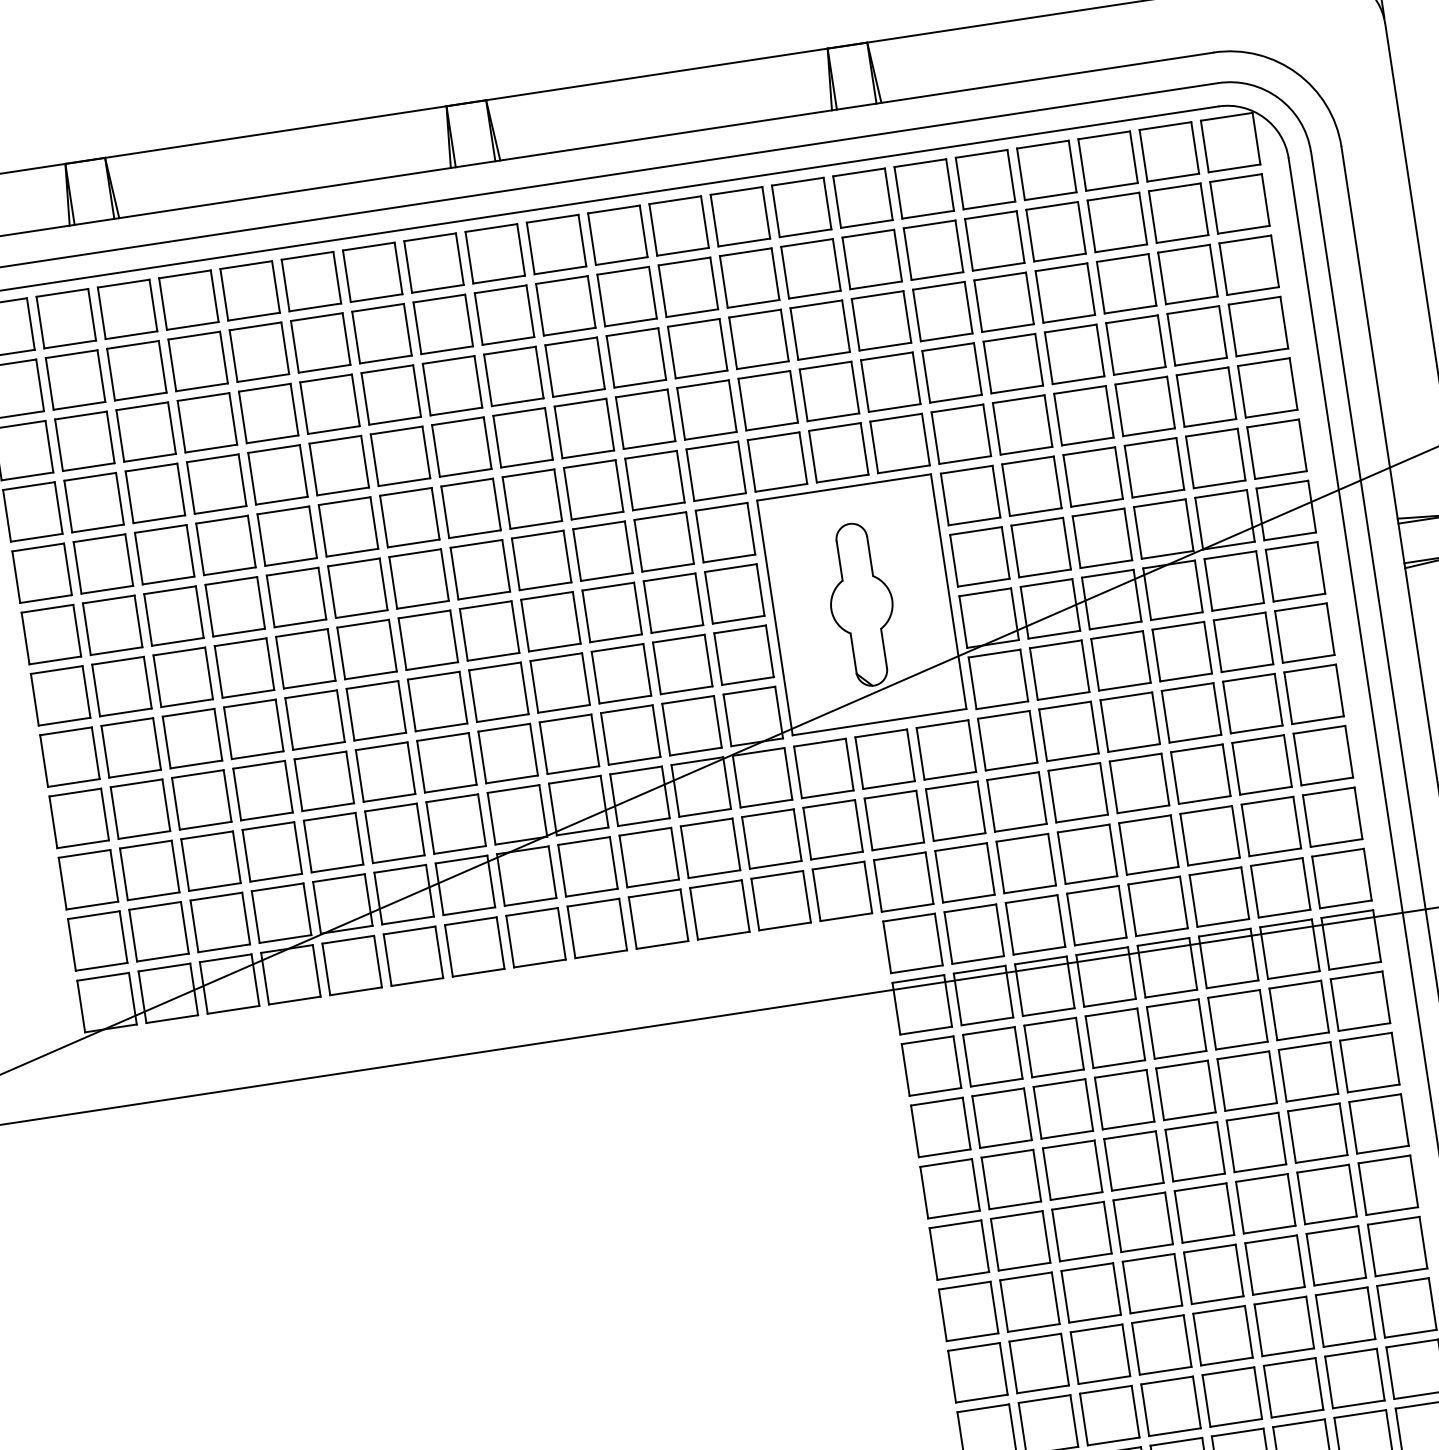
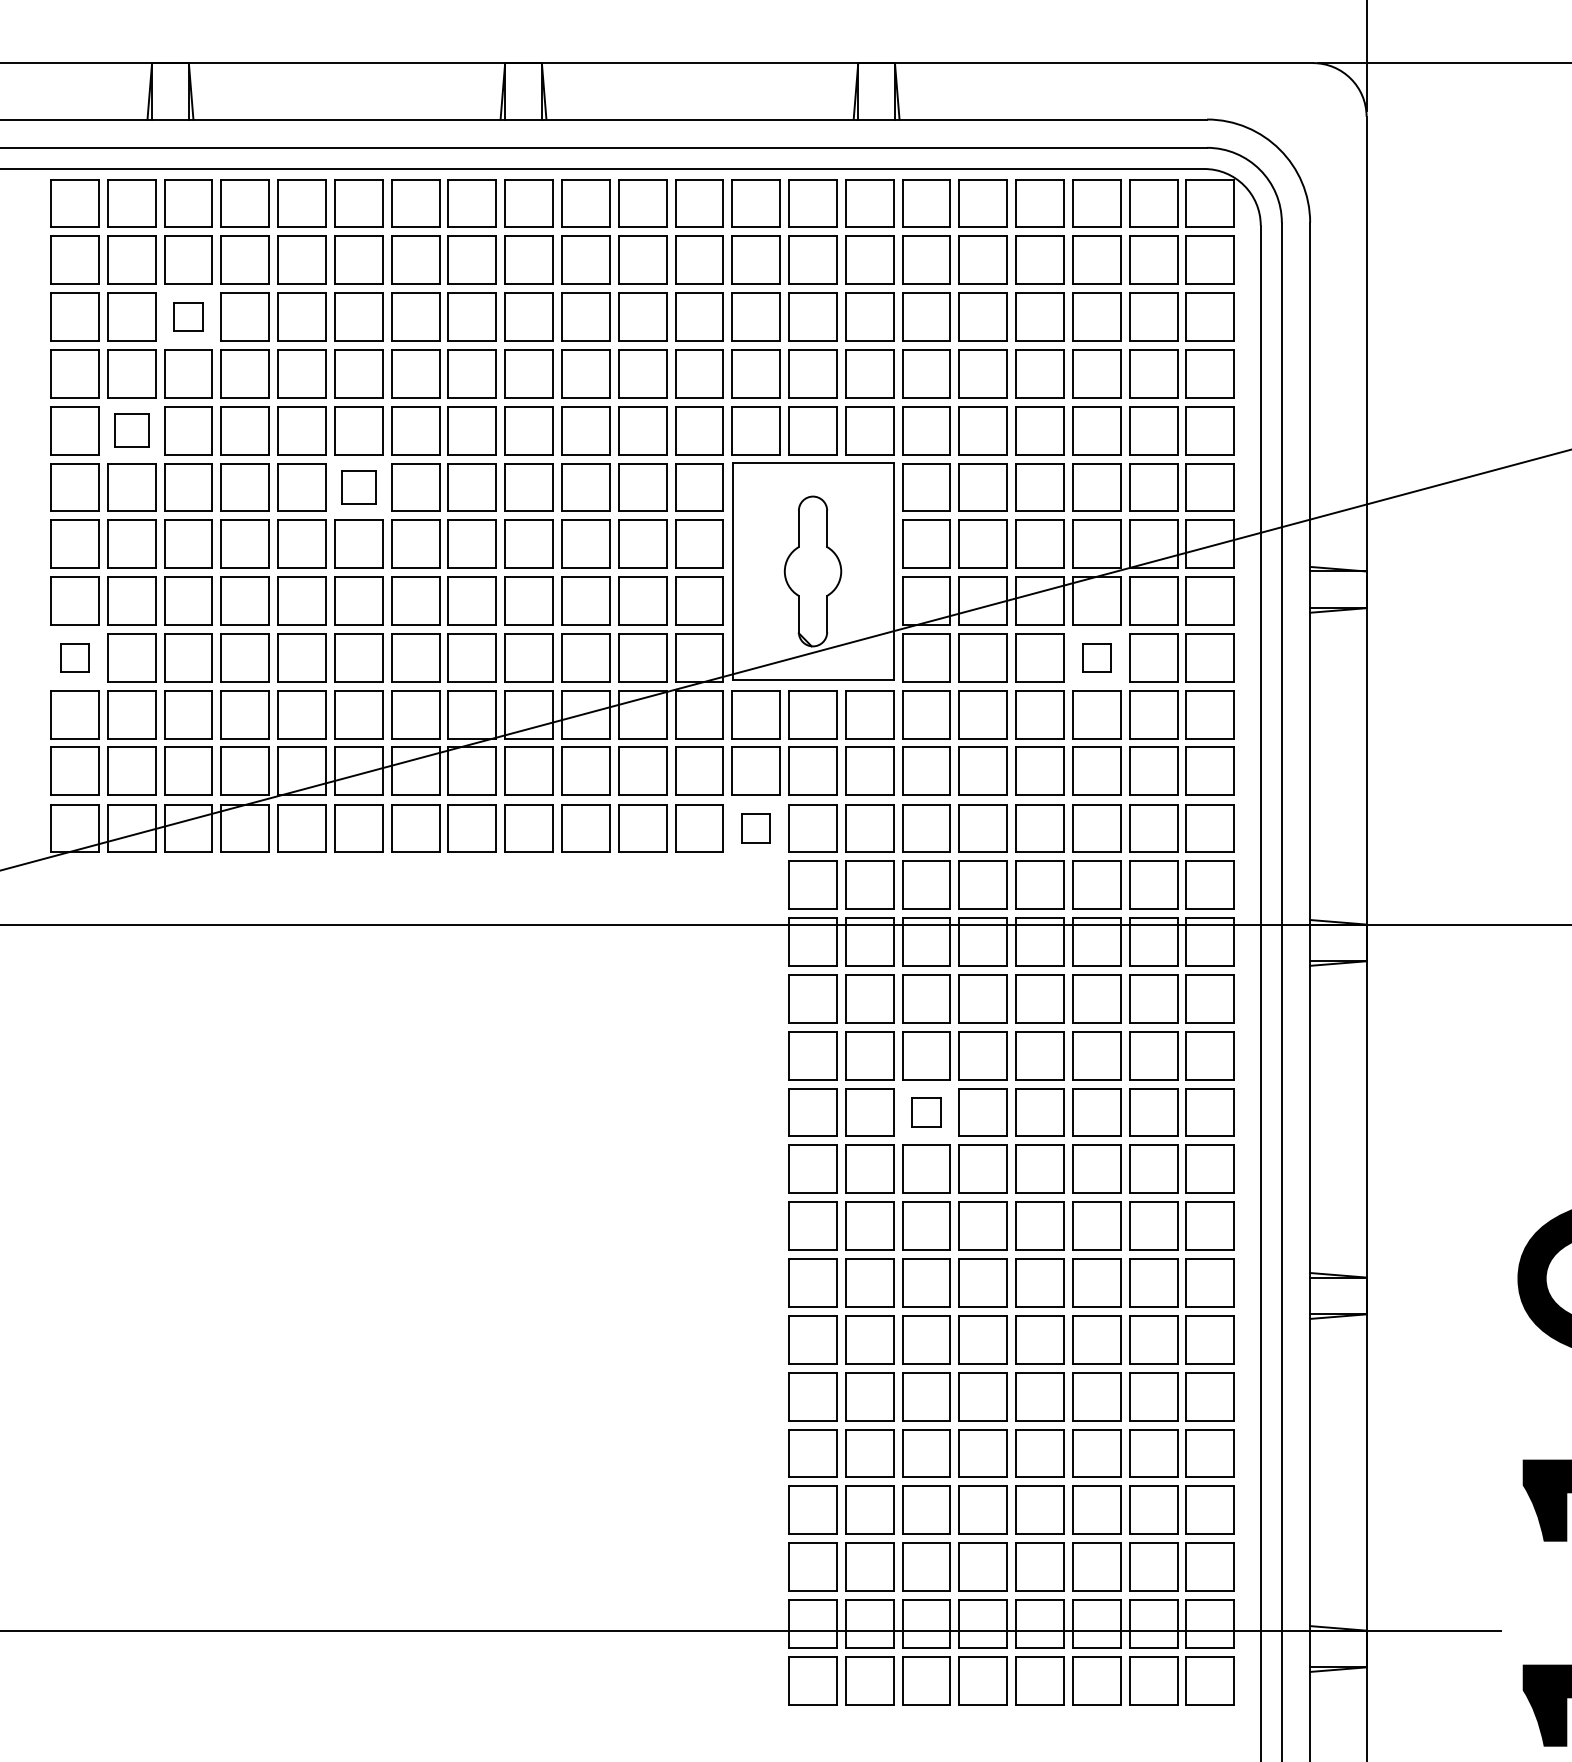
part: (146, 431) -> (188, 316), size x0.6
part: (103, 563) -> (131, 430), size x0.7
part: (357, 588) -> (358, 487), size x0.7
part: (1181, 651) -> (1096, 657), size x0.6
part: (78, 818) -> (74, 657), size x0.6
part: (841, 891) -> (755, 828), size x0.6
part: (1072, 1170) -> (926, 1112), size x0.6

